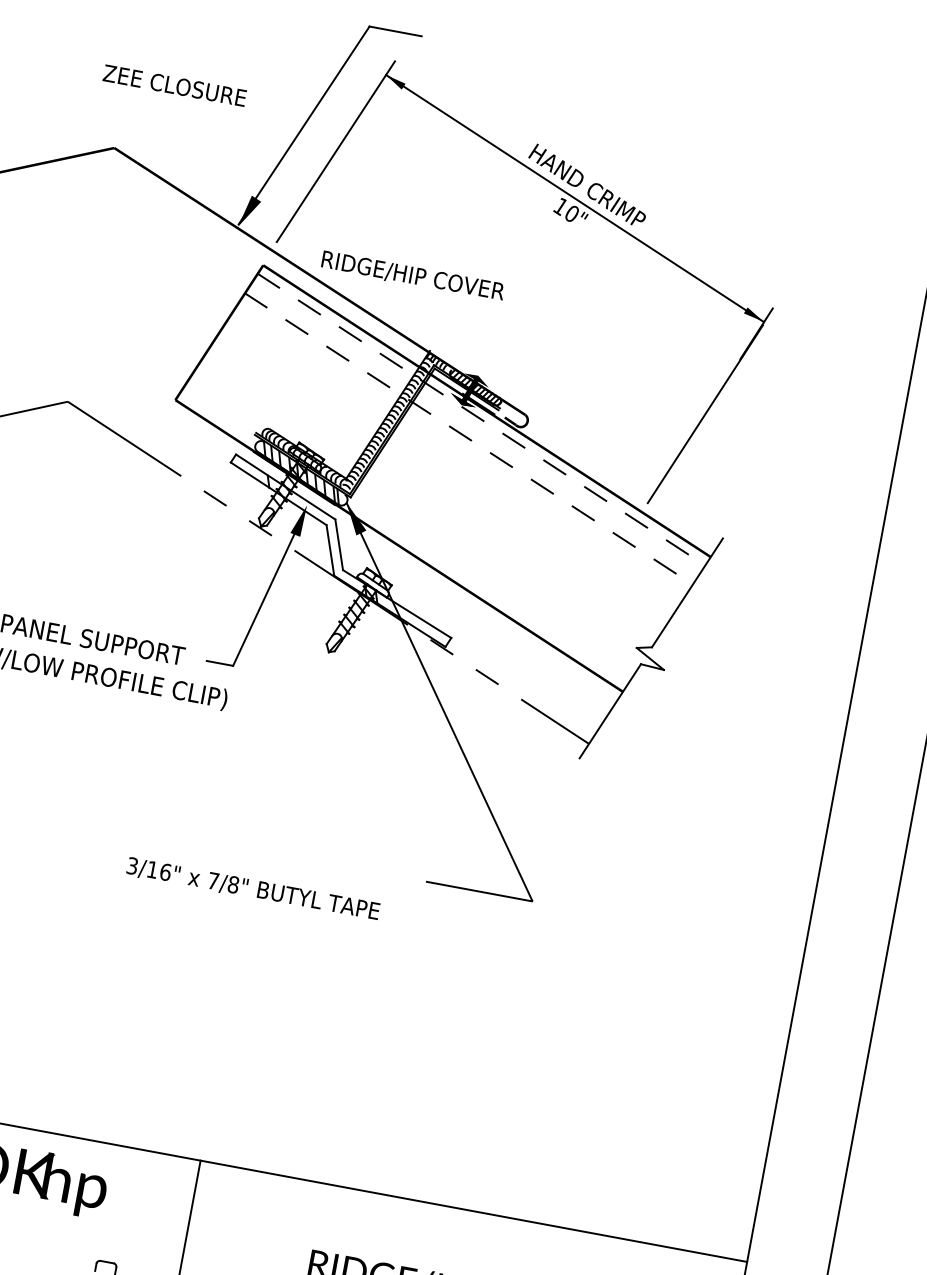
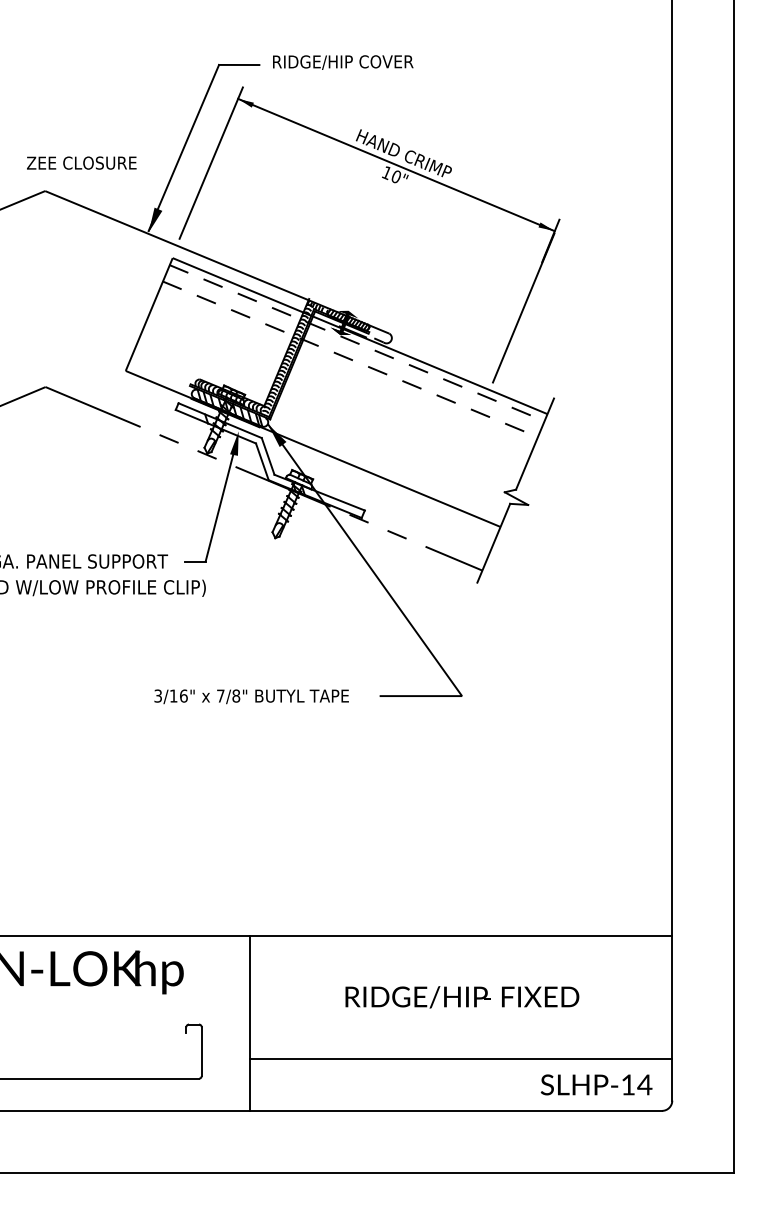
text: (174, 84) -> (81, 162), moved
text: (413, 276) -> (343, 62), moved
text: (253, 888) -> (251, 696), moved

